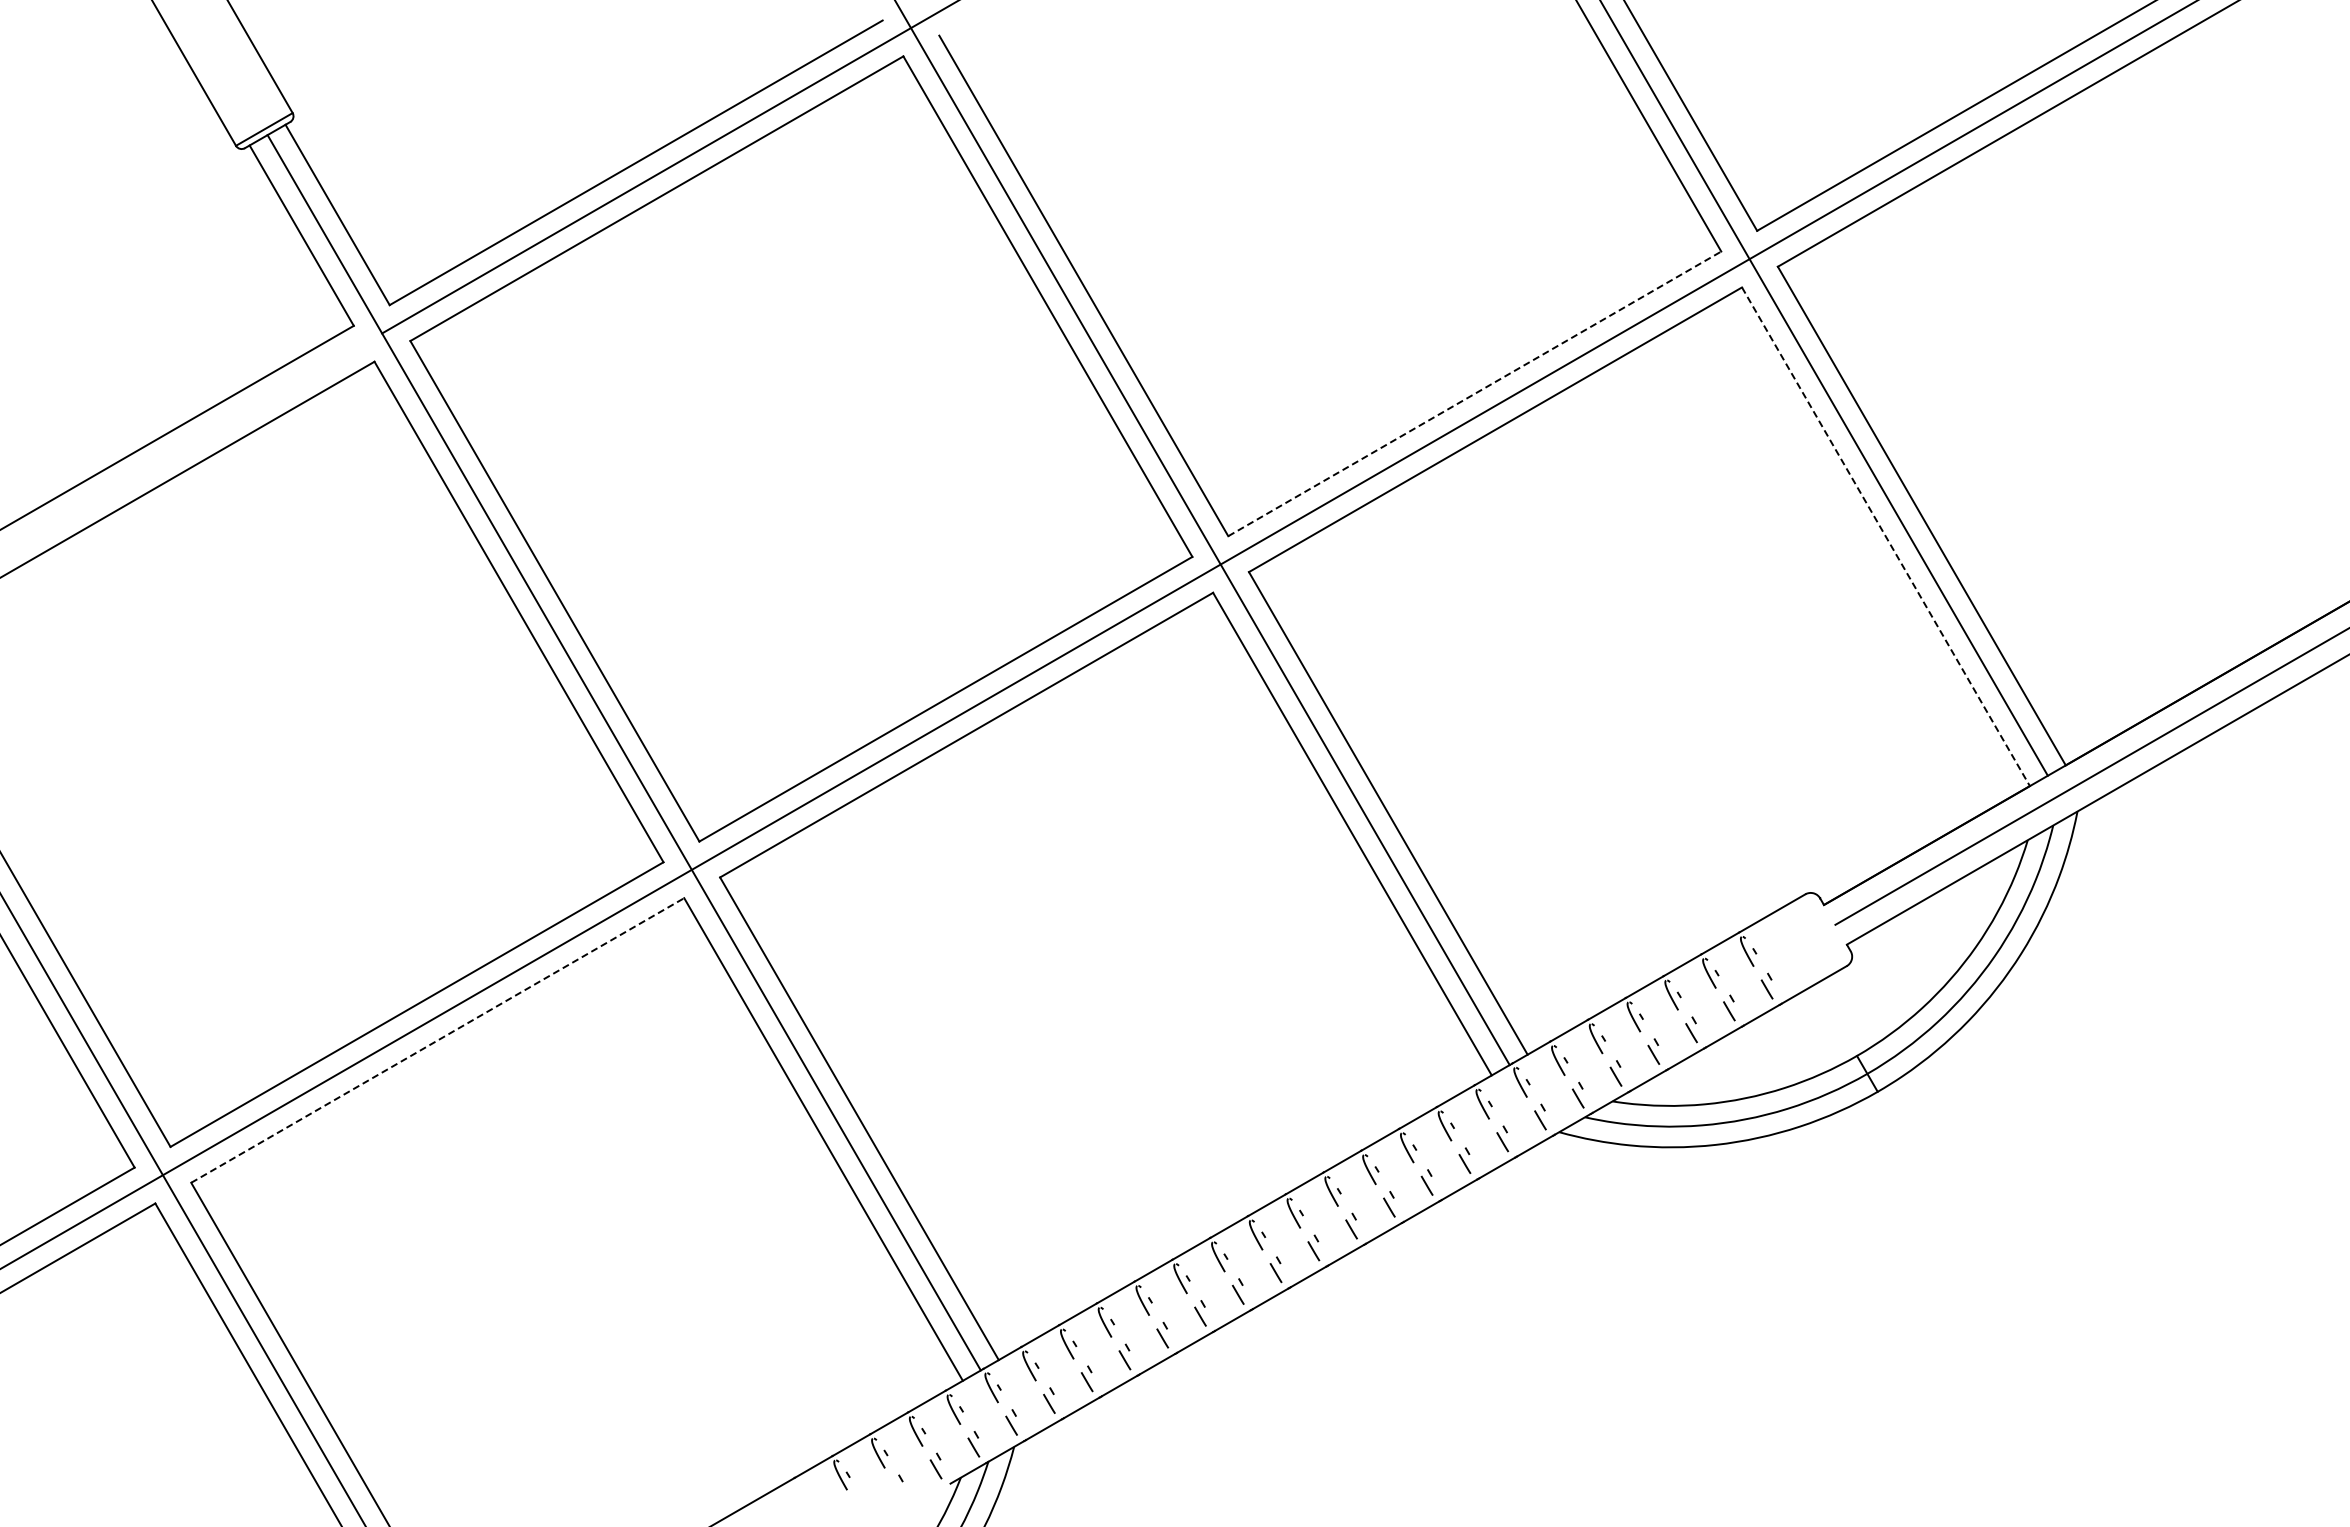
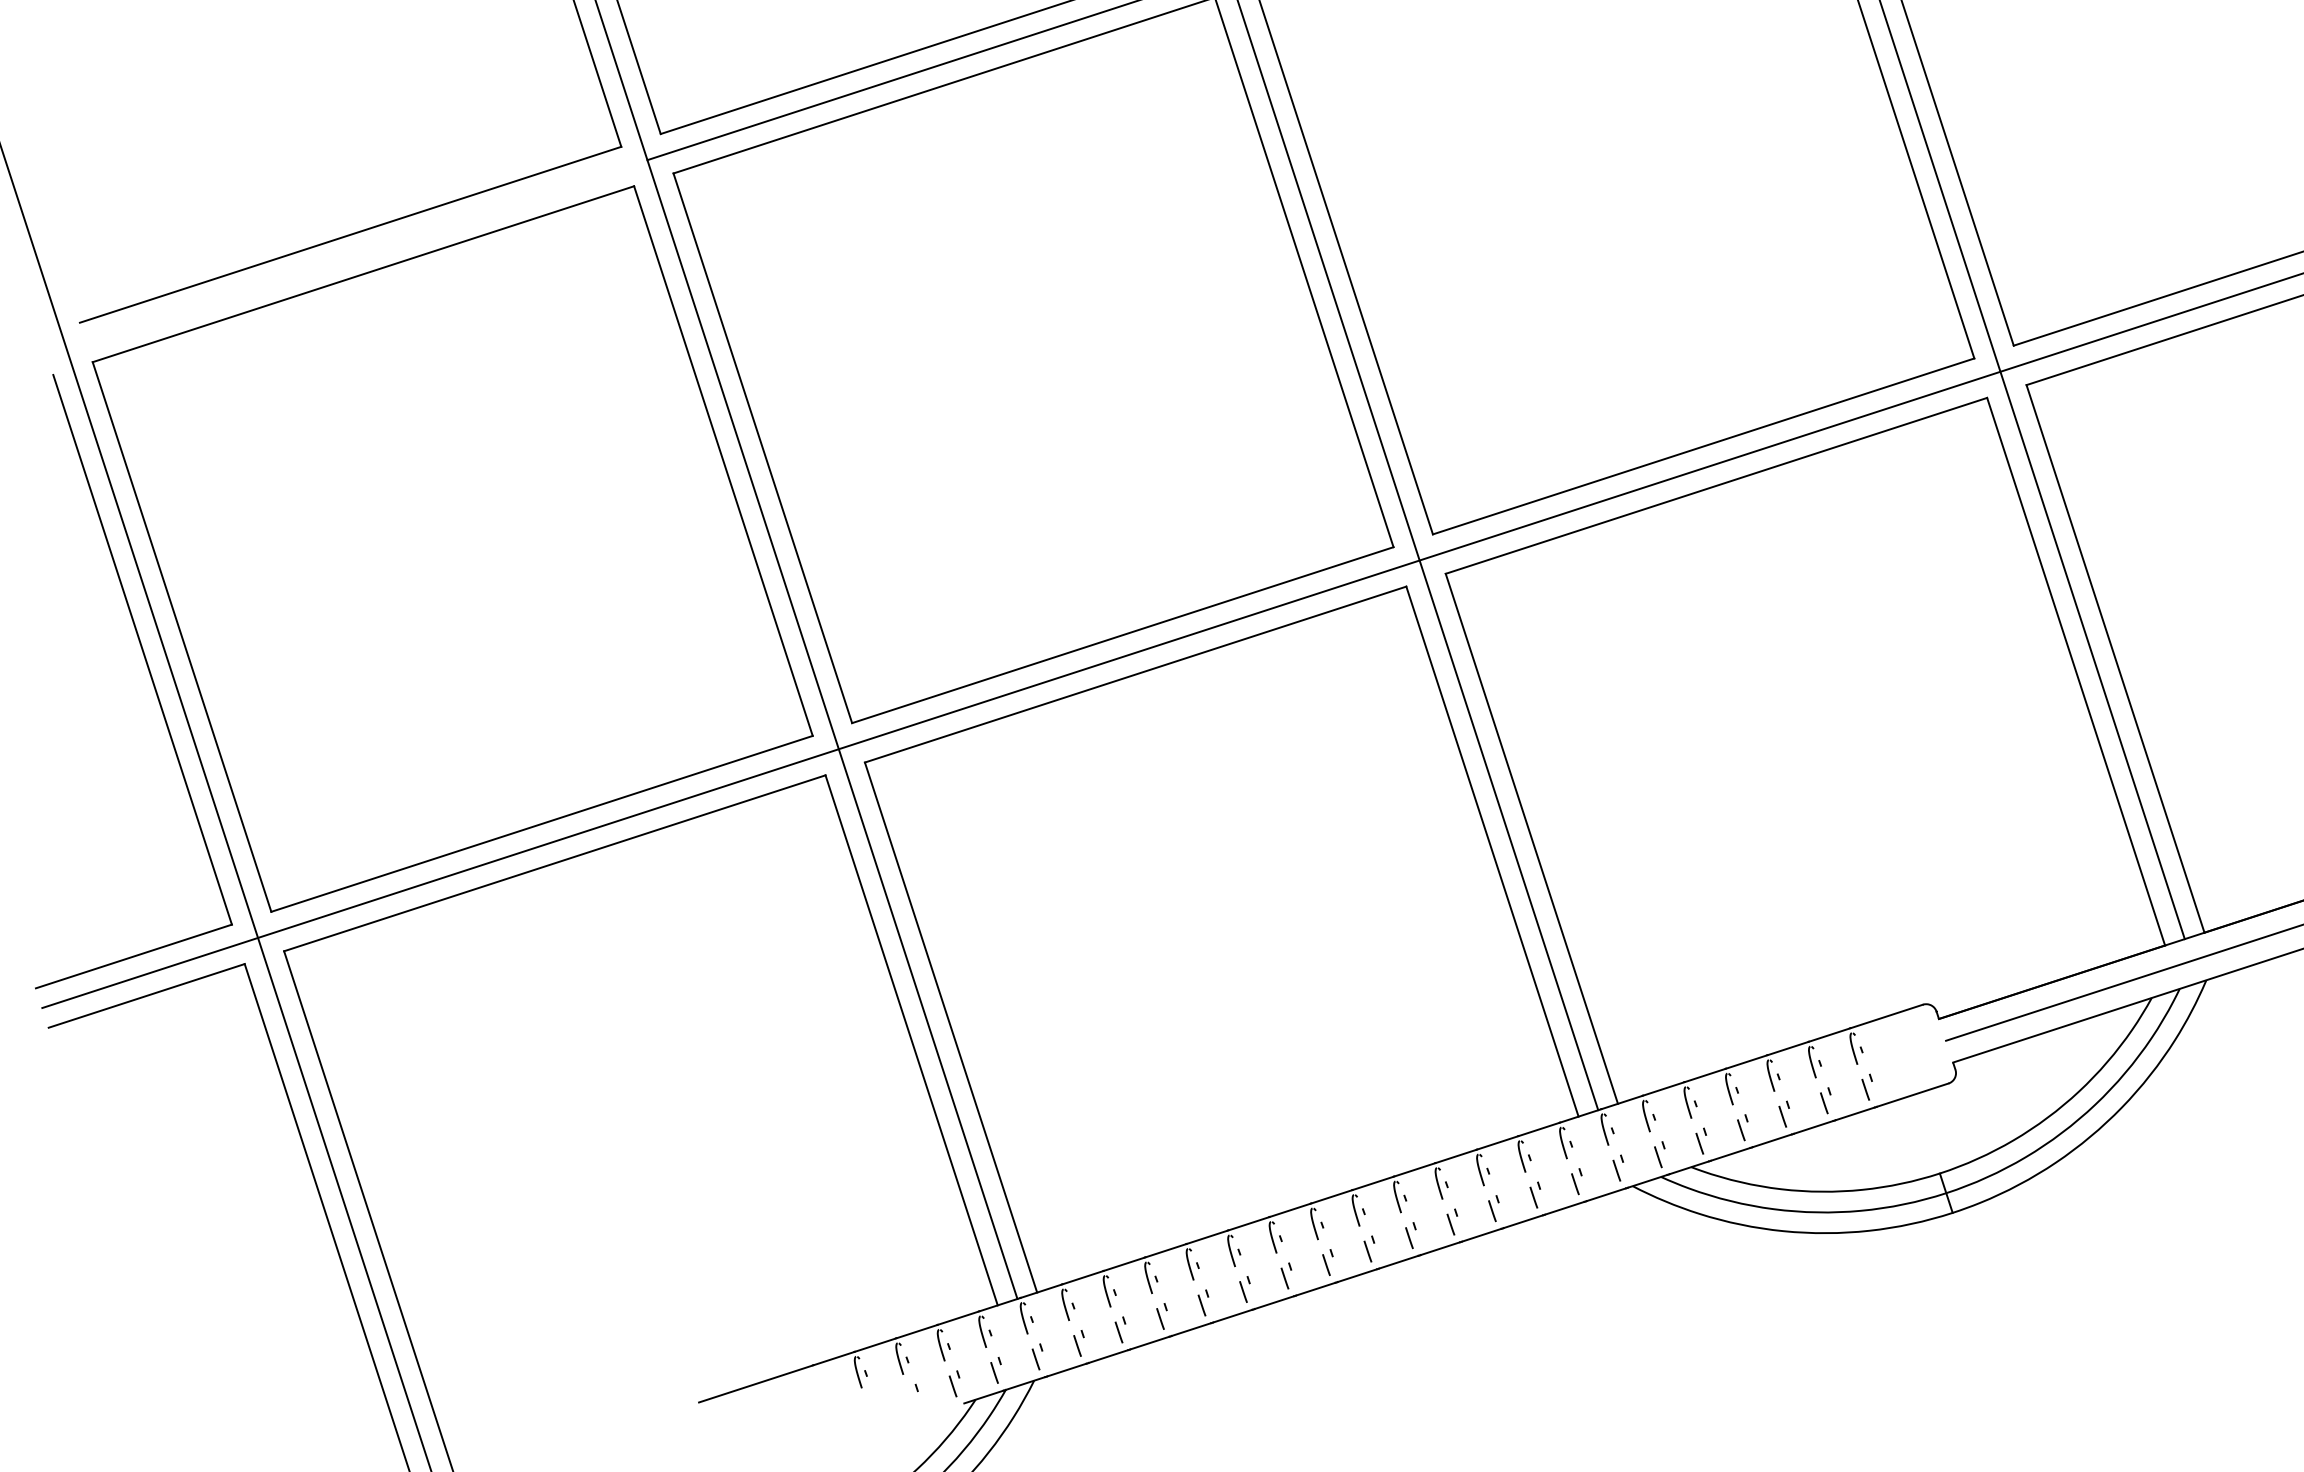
line: (1474, 393) -> (1703, 446), dashed -> solid
line: (1885, 536) -> (2075, 671), dashed -> solid
line: (437, 1040) -> (554, 863), dashed -> solid

